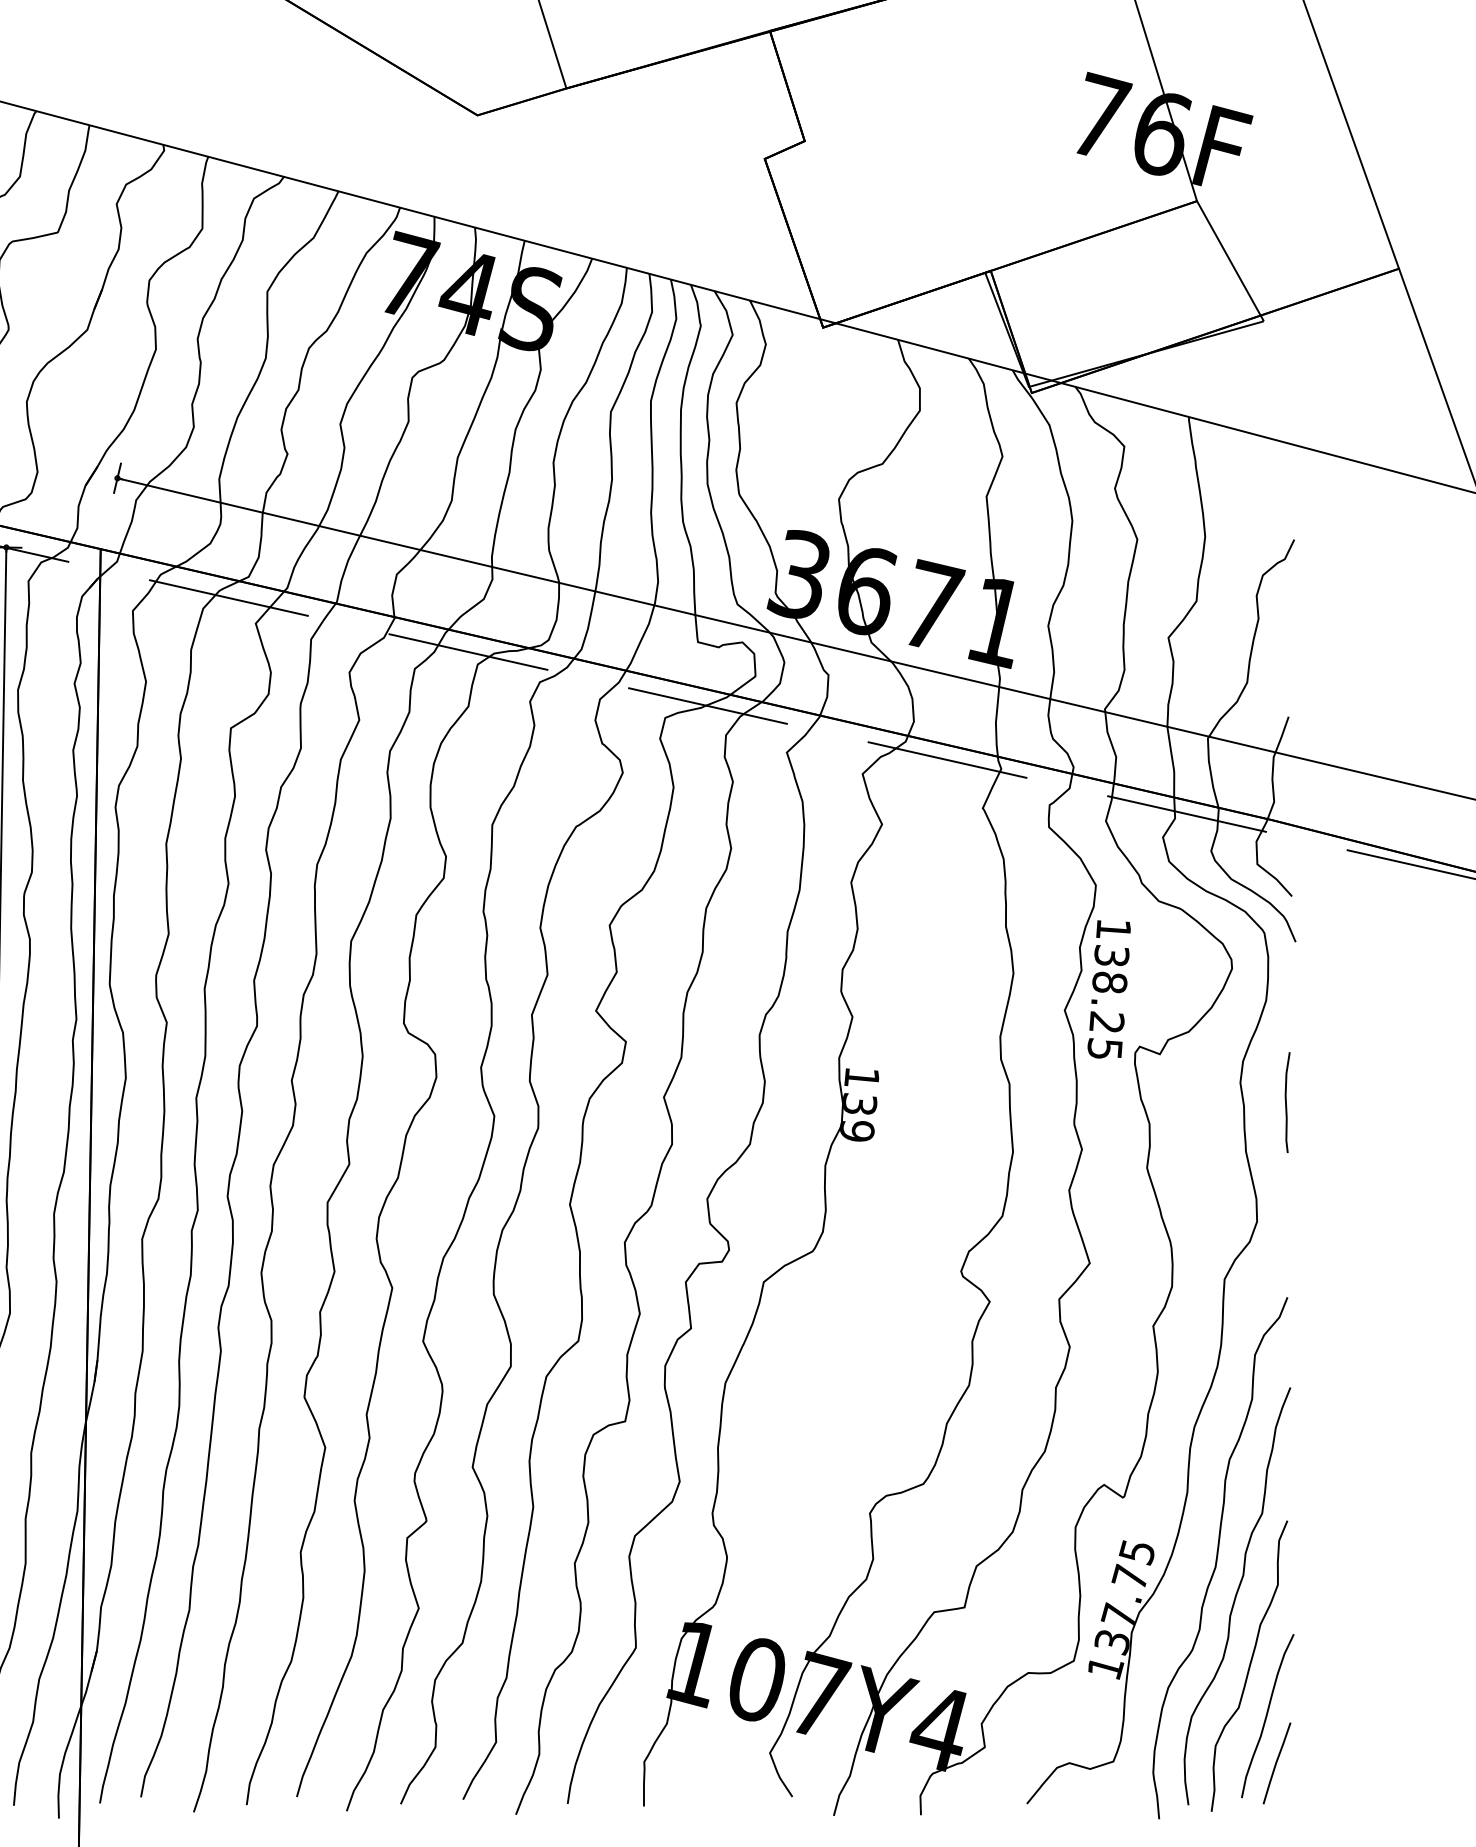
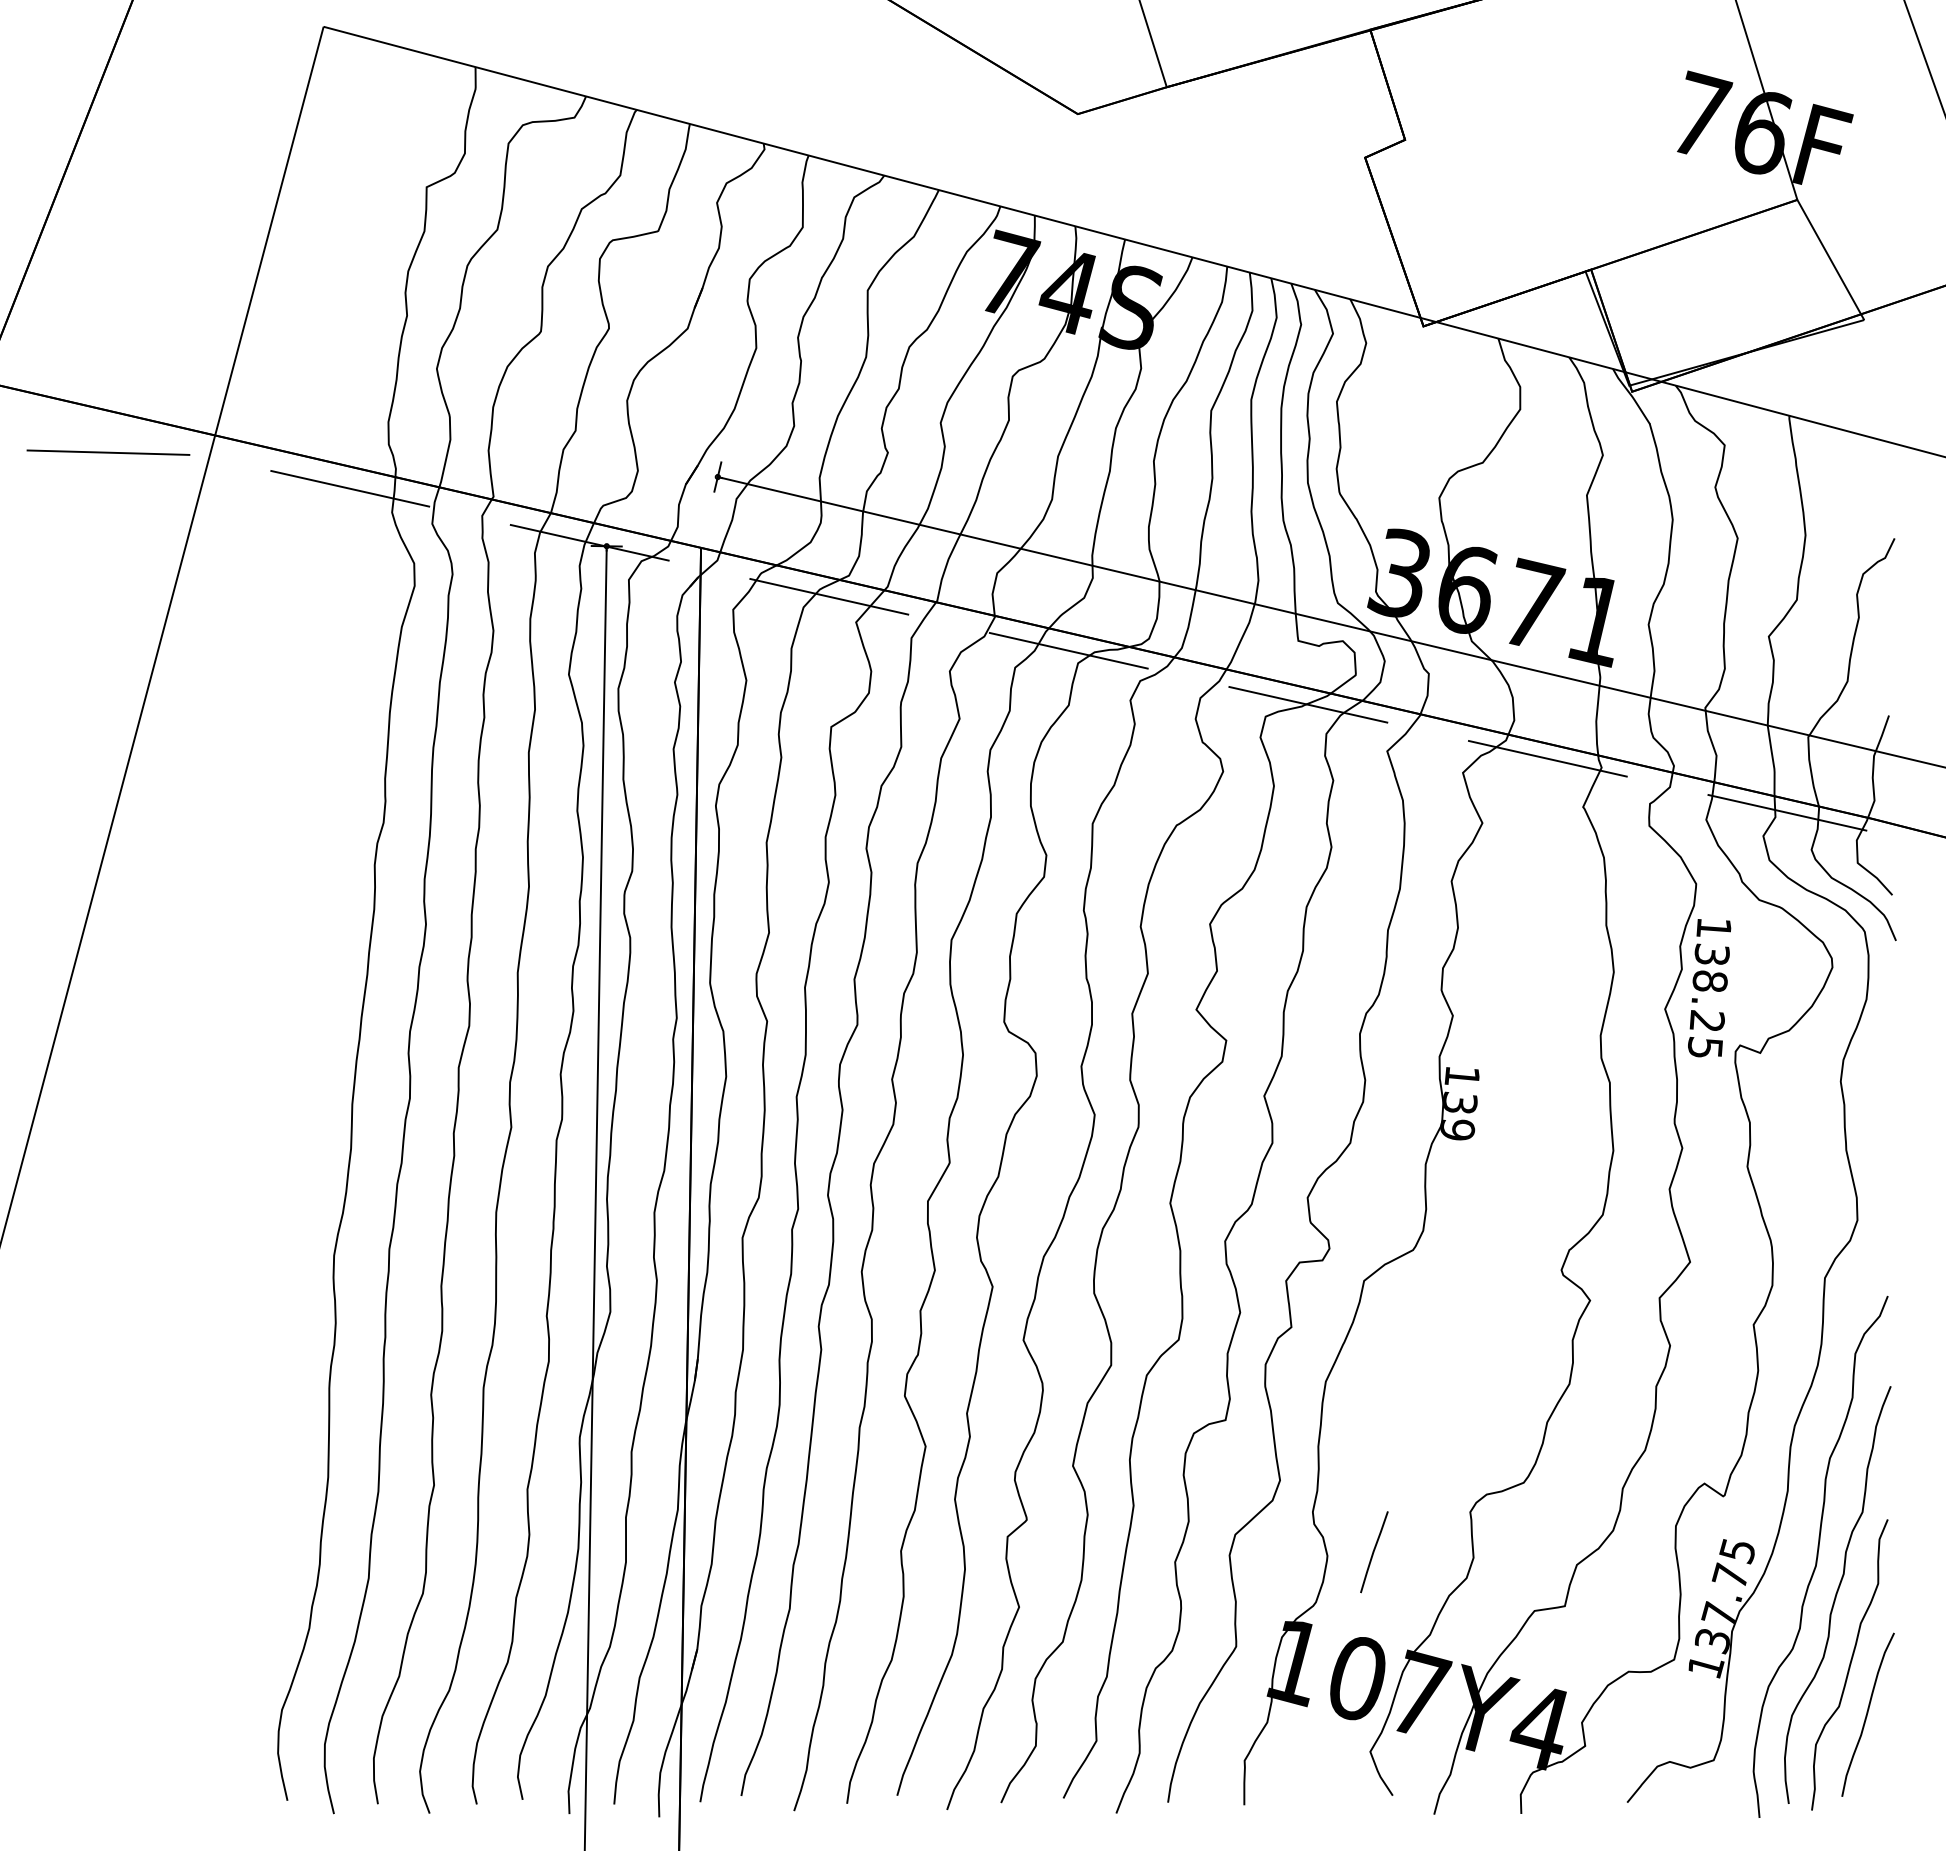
curve: (1287, 1101) -> (1887, 1100), removed
line: (1277, 1763) -> (1374, 1552), moved

